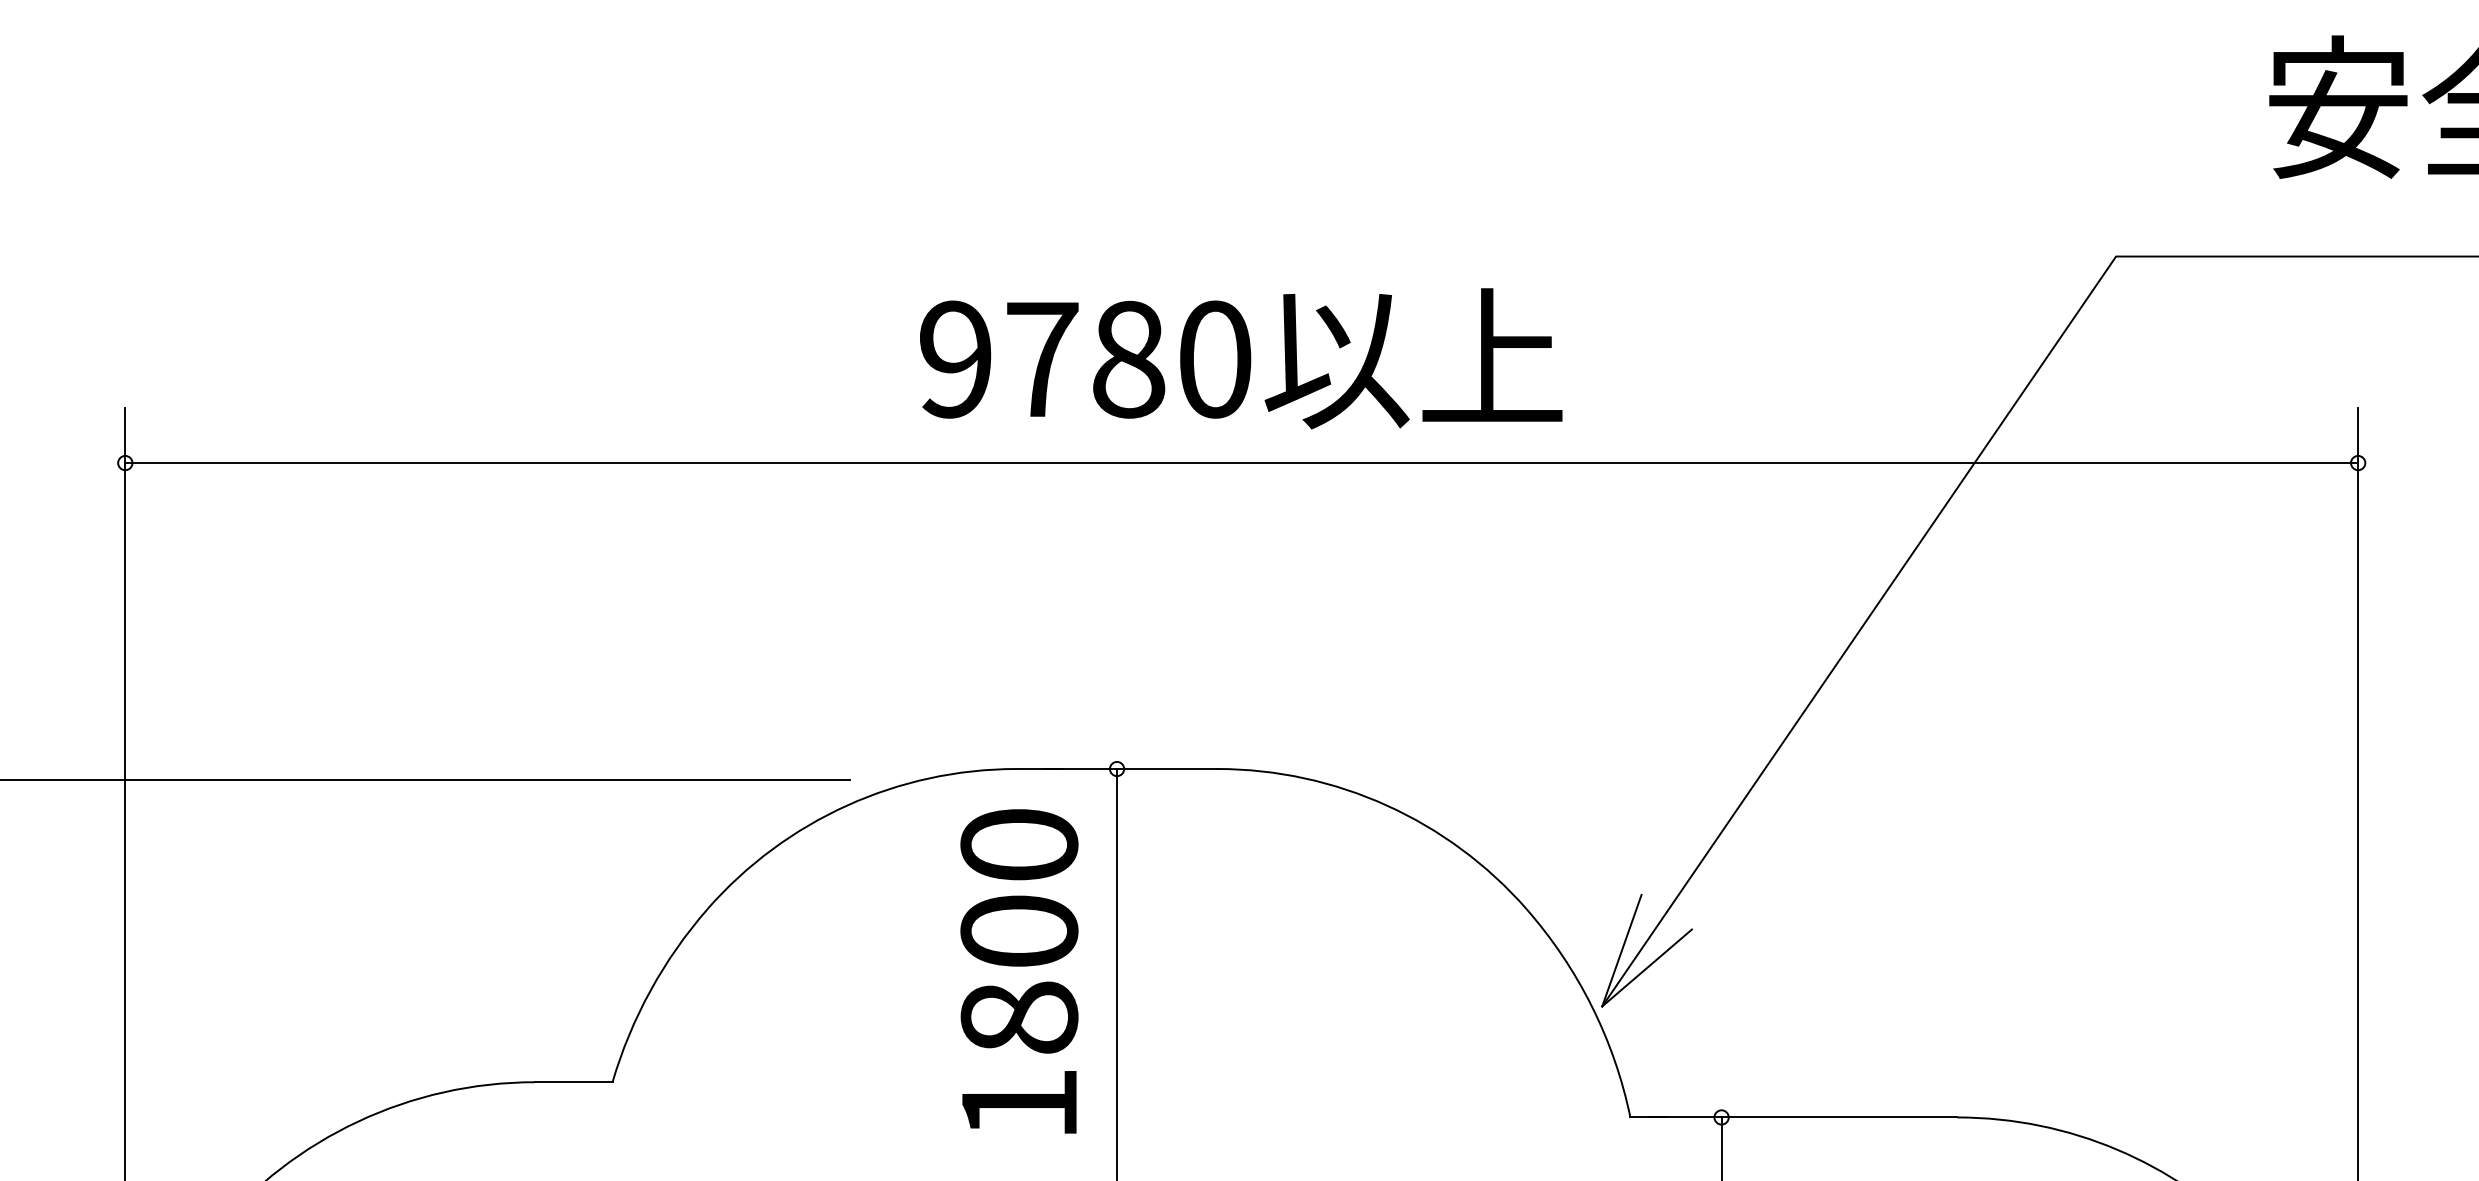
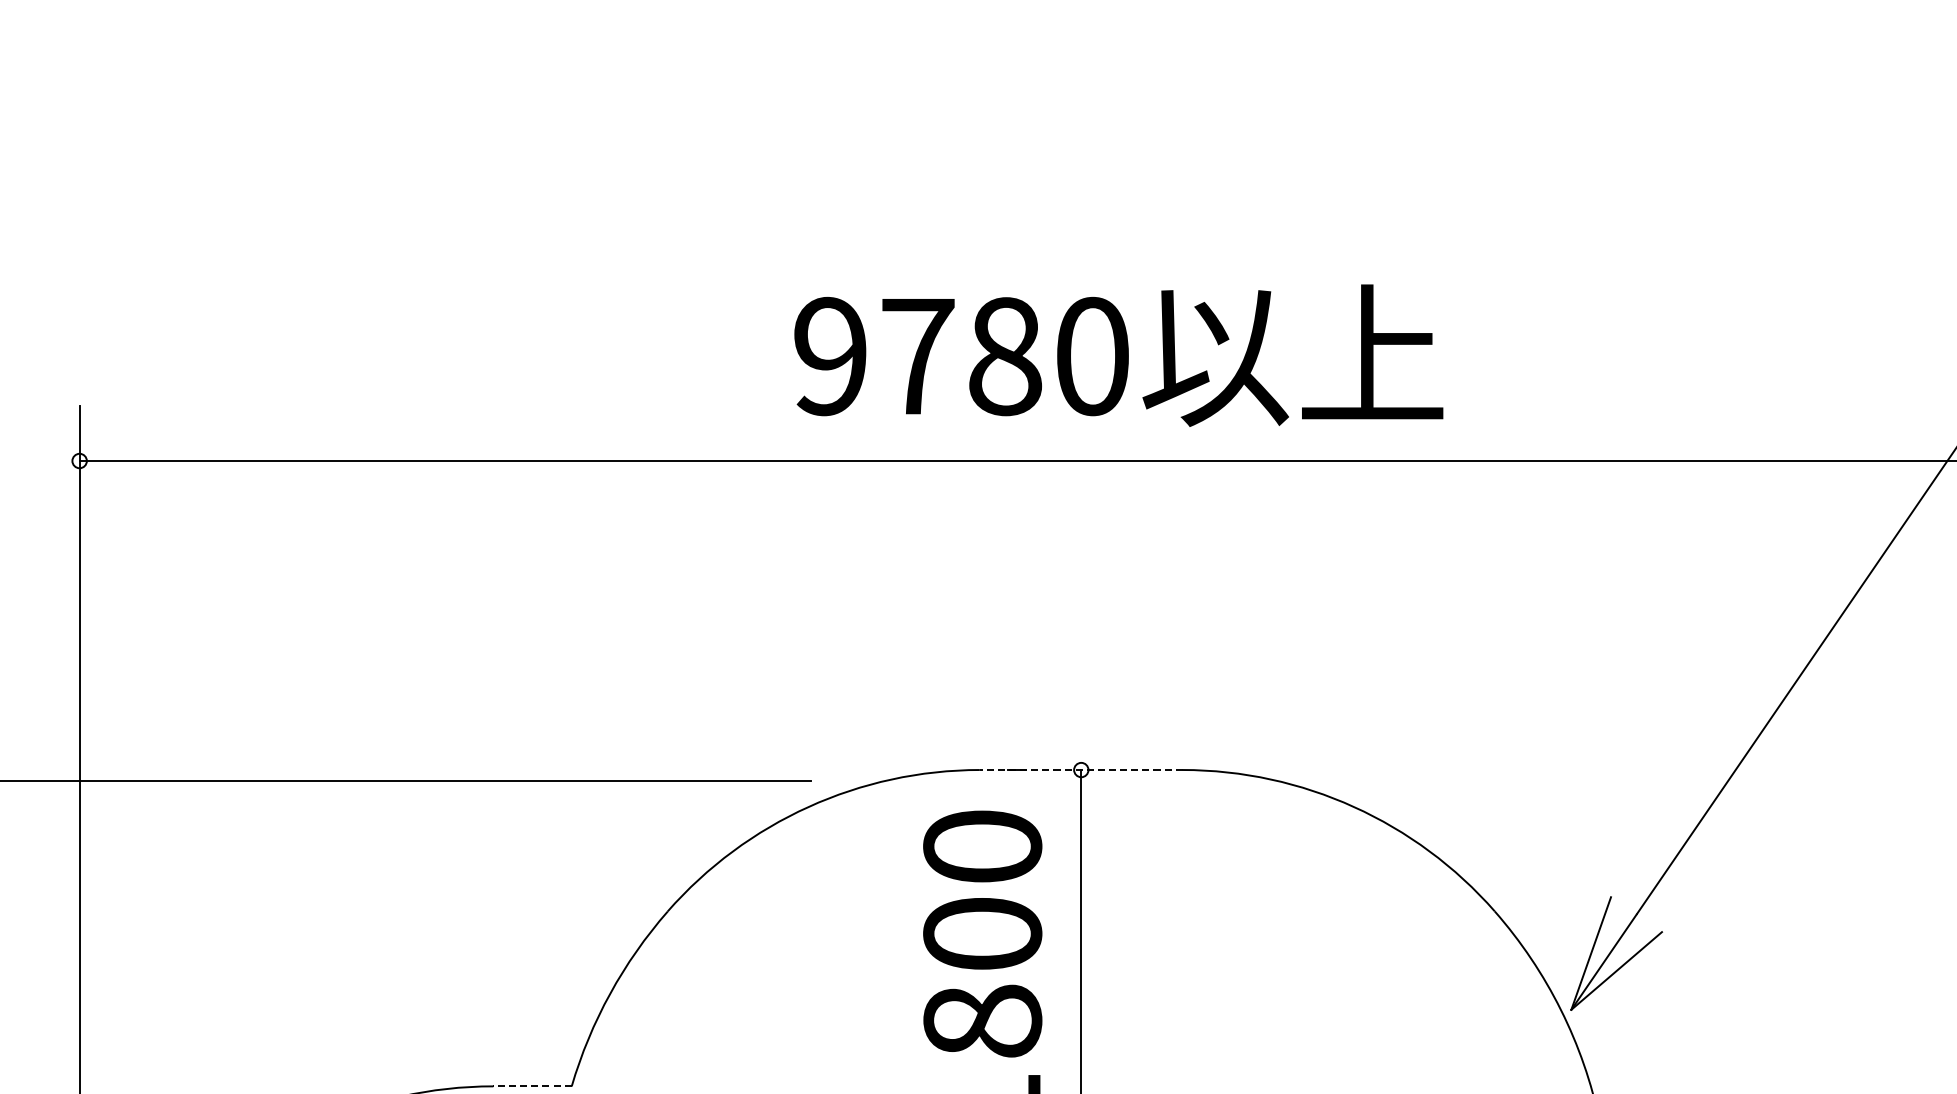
text: (1241, 358) -> (1119, 355), moved
line: (1116, 769) -> (1080, 770), solid -> dashed
line: (573, 1082) -> (532, 1086), solid -> dashed

